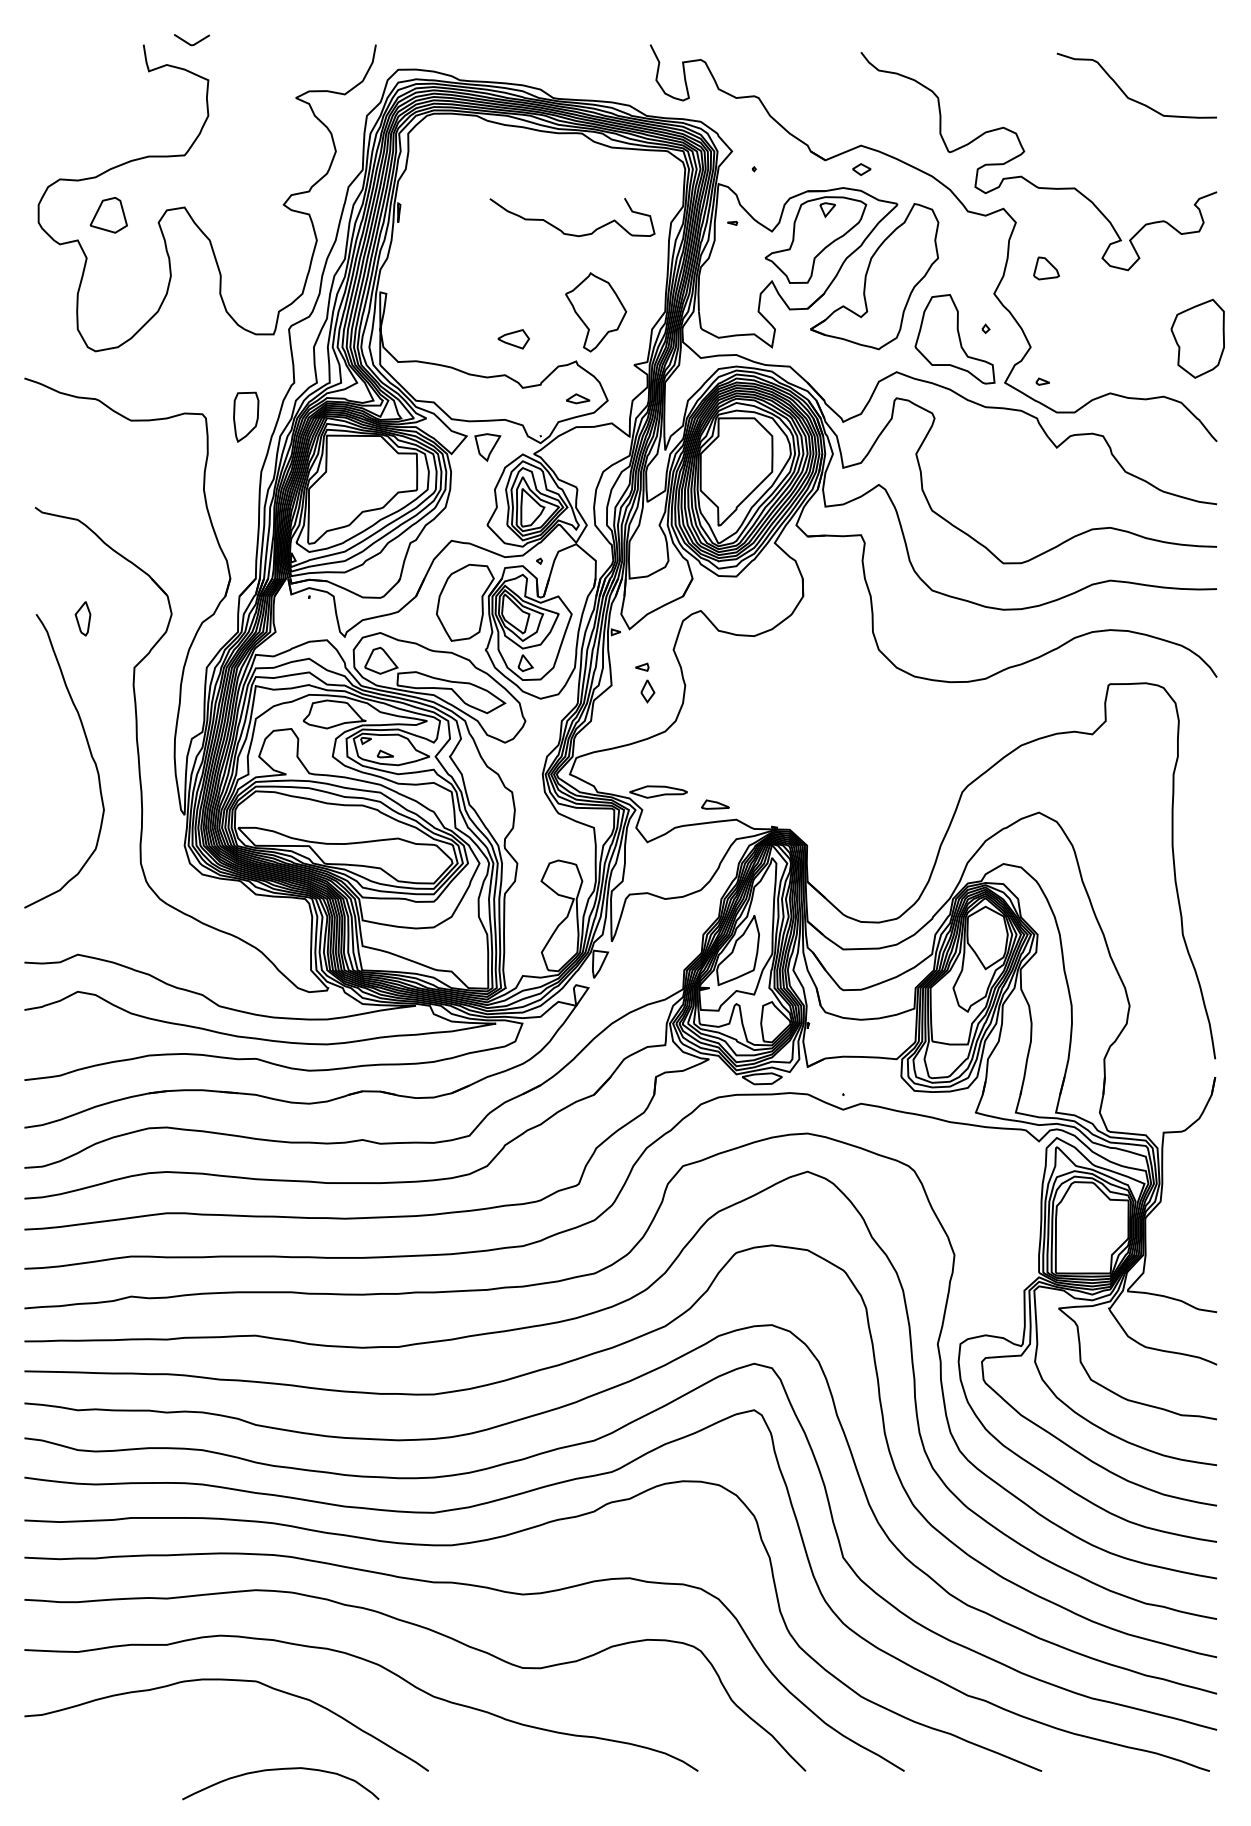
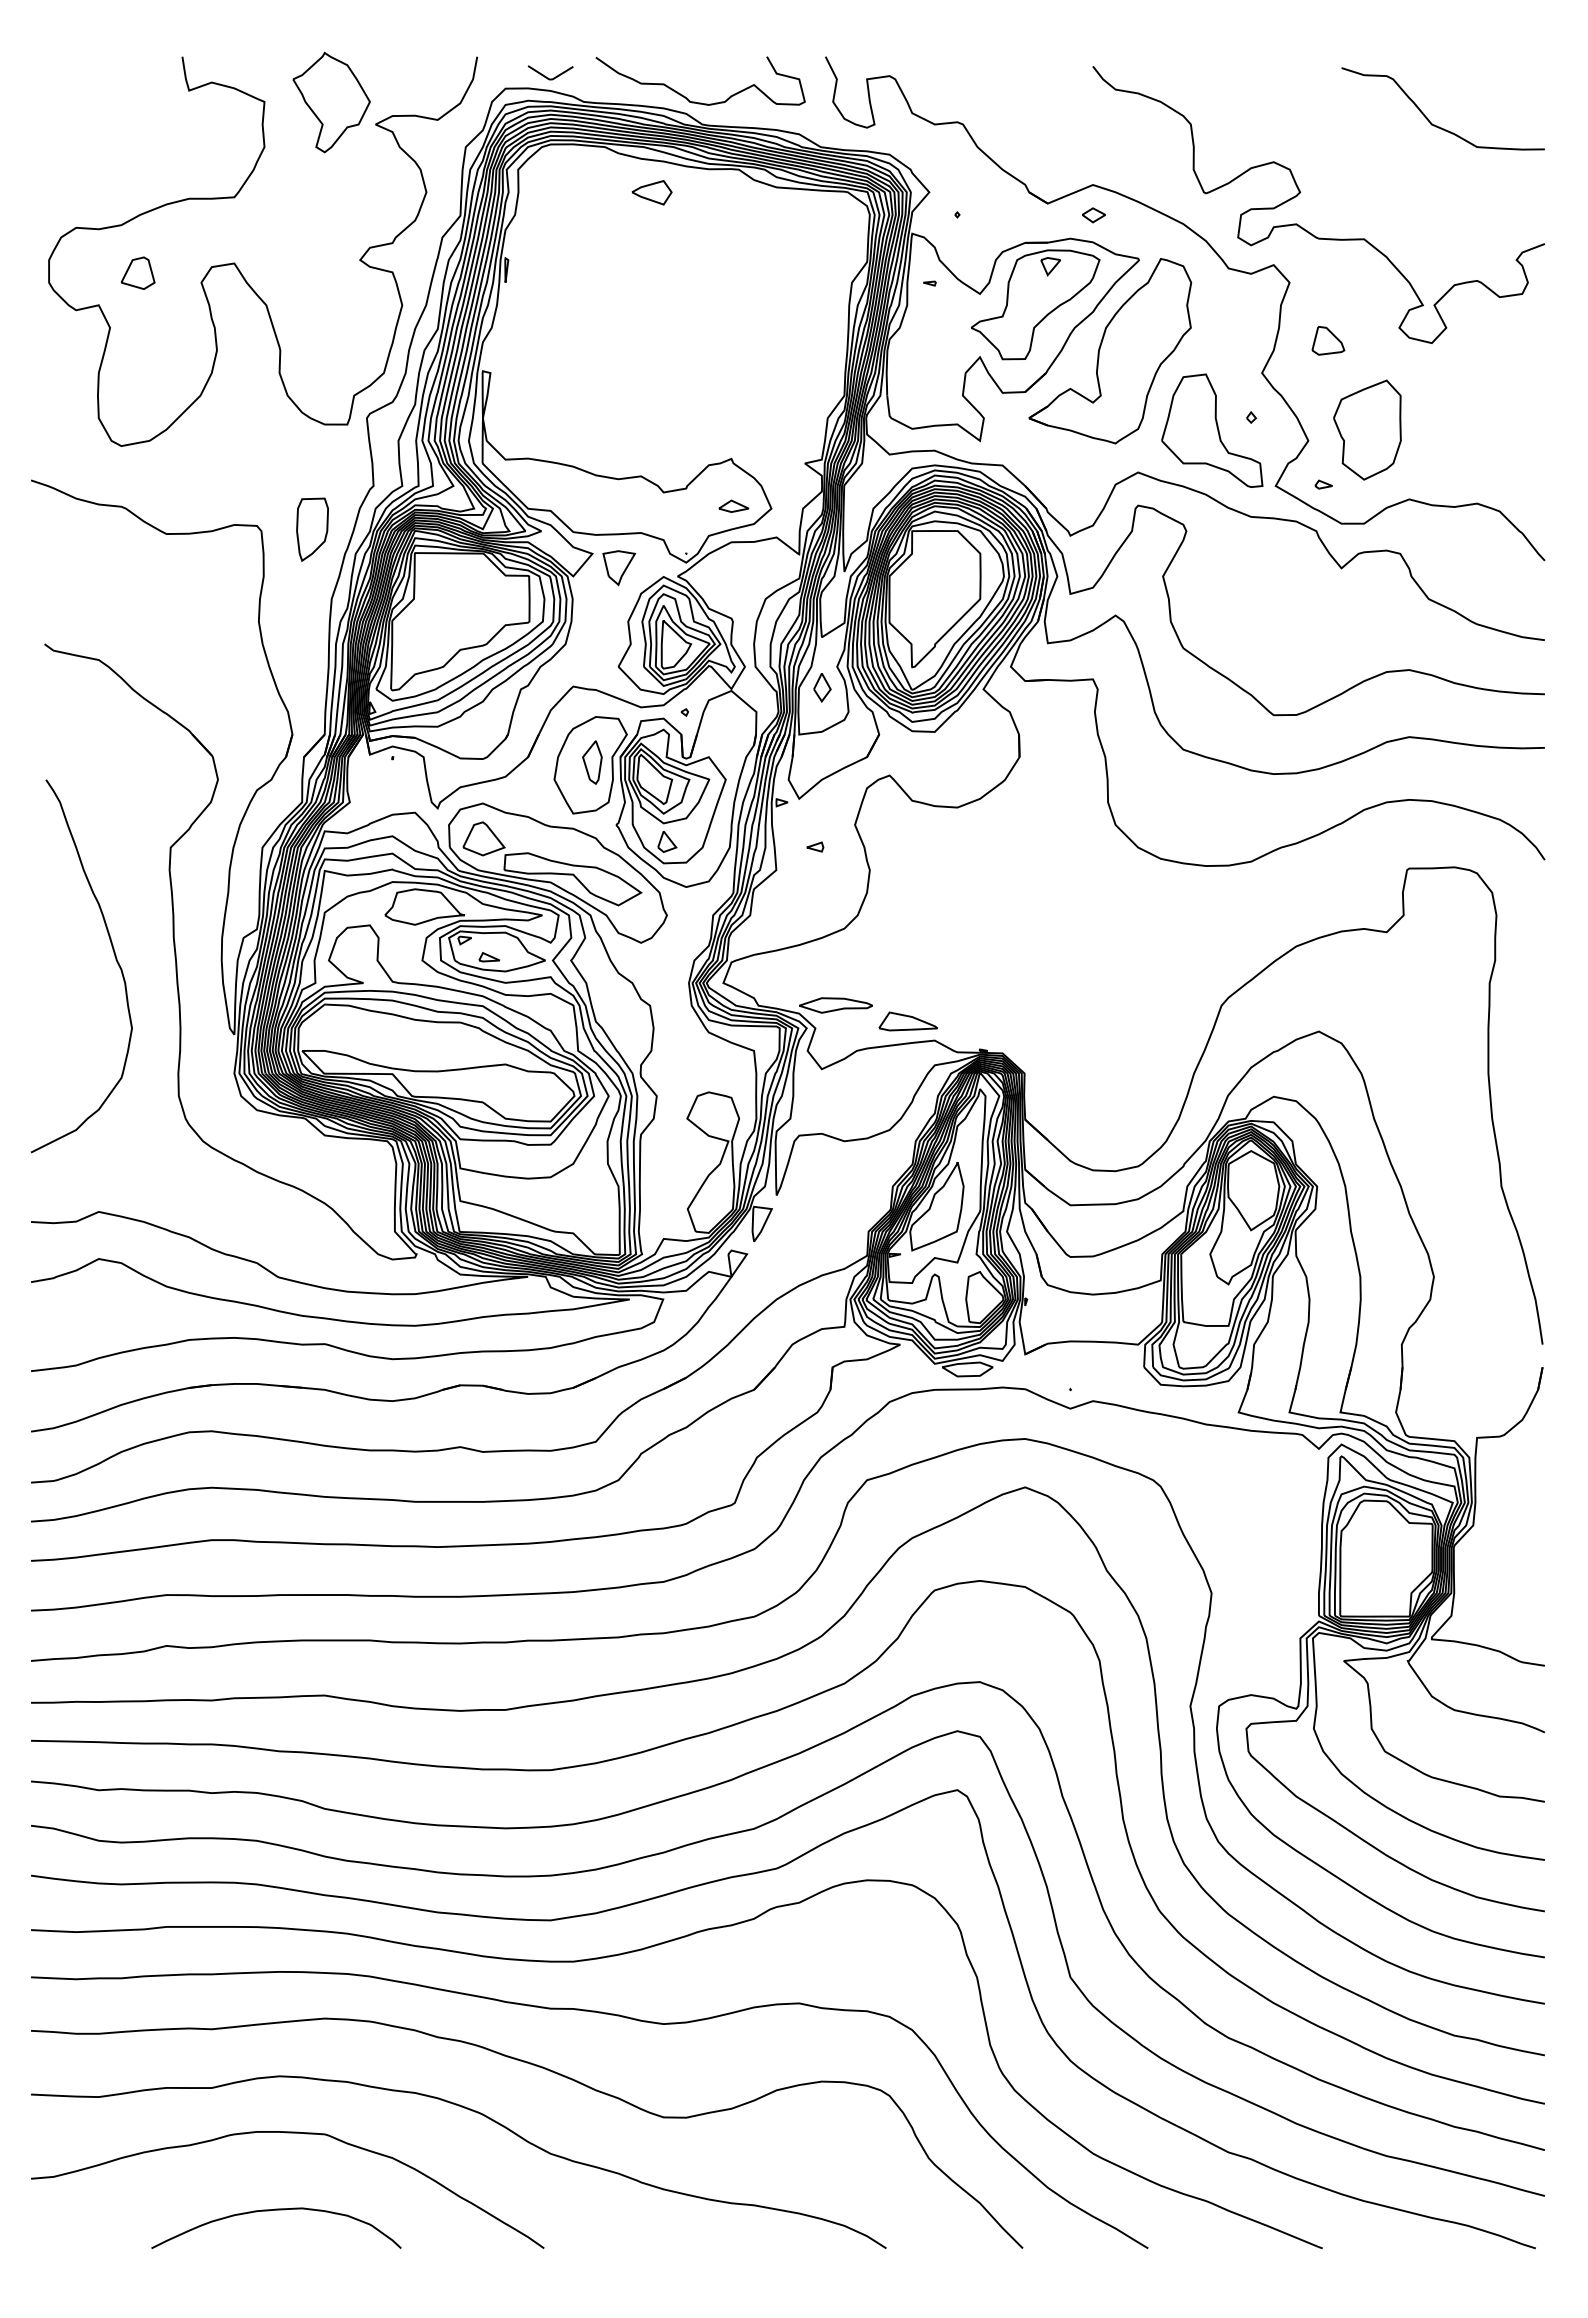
line: (190, 43) -> (548, 77), moved
part: (108, 214) -> (137, 272), size x0.71
curve: (562, 230) -> (687, 97), moved
part: (595, 312) -> (331, 102), moved
part: (1197, 338) -> (1367, 429), moved
part: (513, 339) -> (651, 192), moved
part: (83, 618) -> (592, 762), moved
part: (647, 691) -> (822, 687), moved
part: (714, 804) -> (907, 1021), size x1.67
curve: (280, 1769) -> (276, 2210), moved

